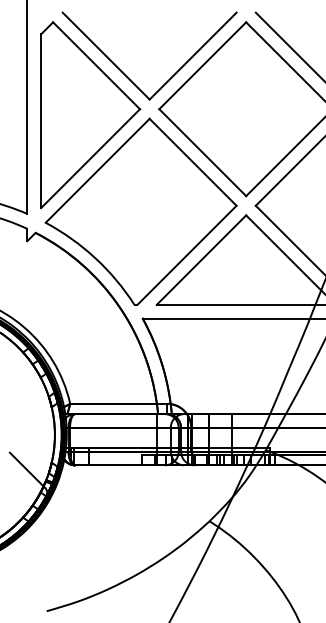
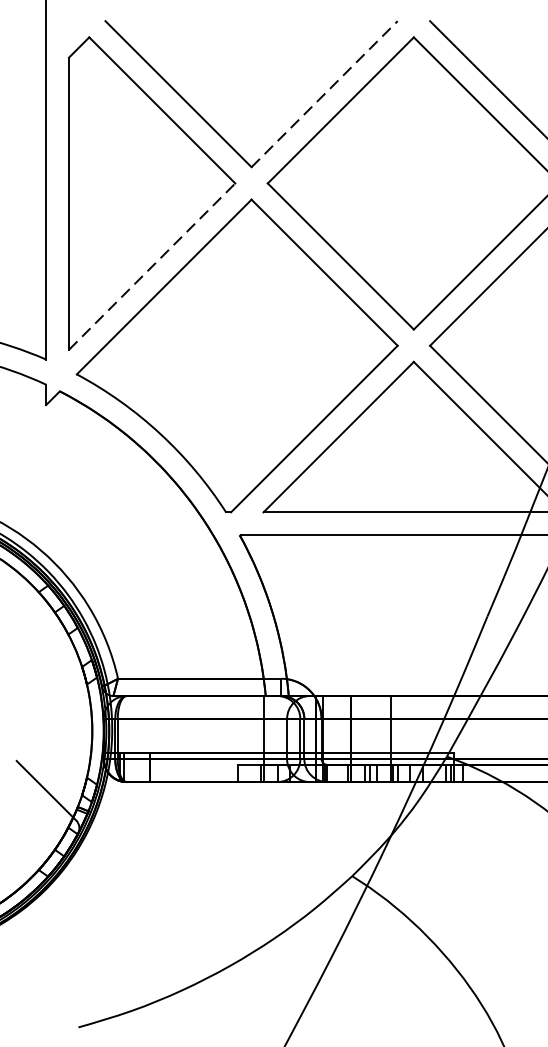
line: (193, 55) -> (325, 93), solid -> dashed
line: (90, 158) -> (152, 266), solid -> dashed

